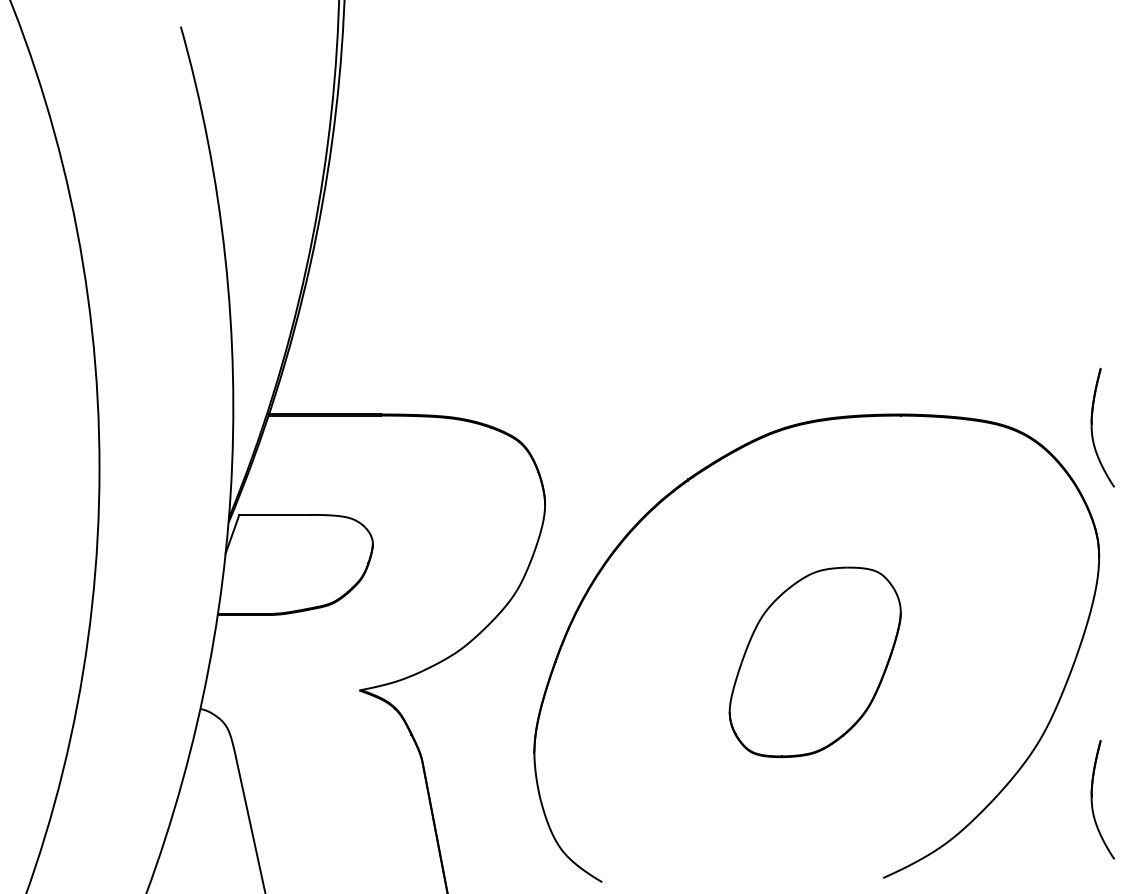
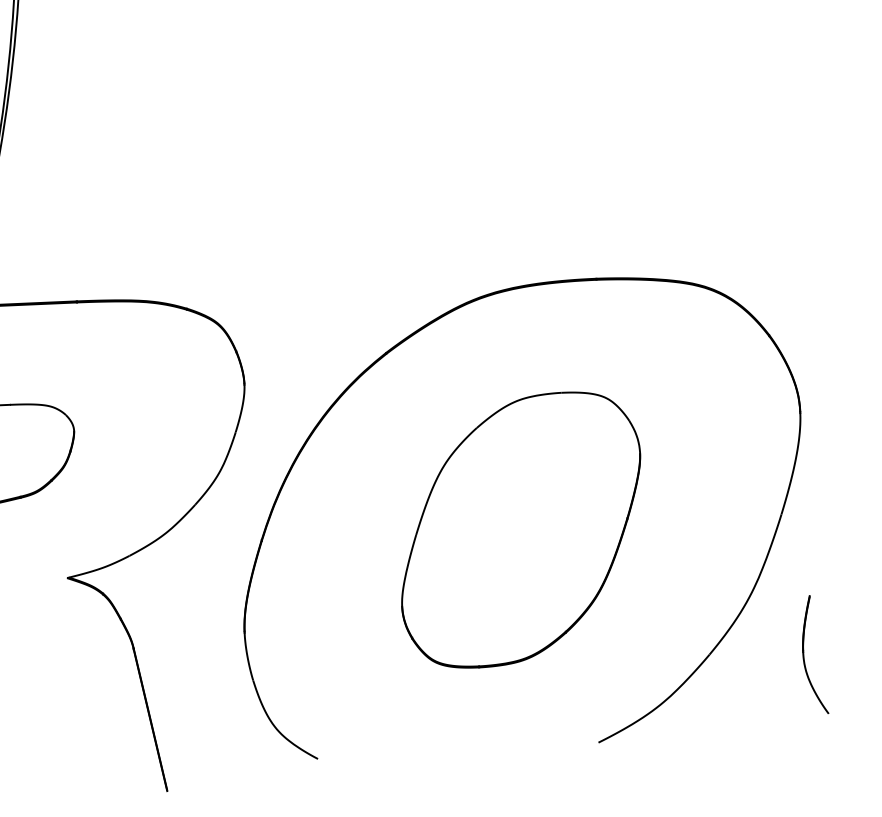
part: (1092, 427) -> (787, 283), removed
part: (815, 662) -> (521, 530), size x1.43

